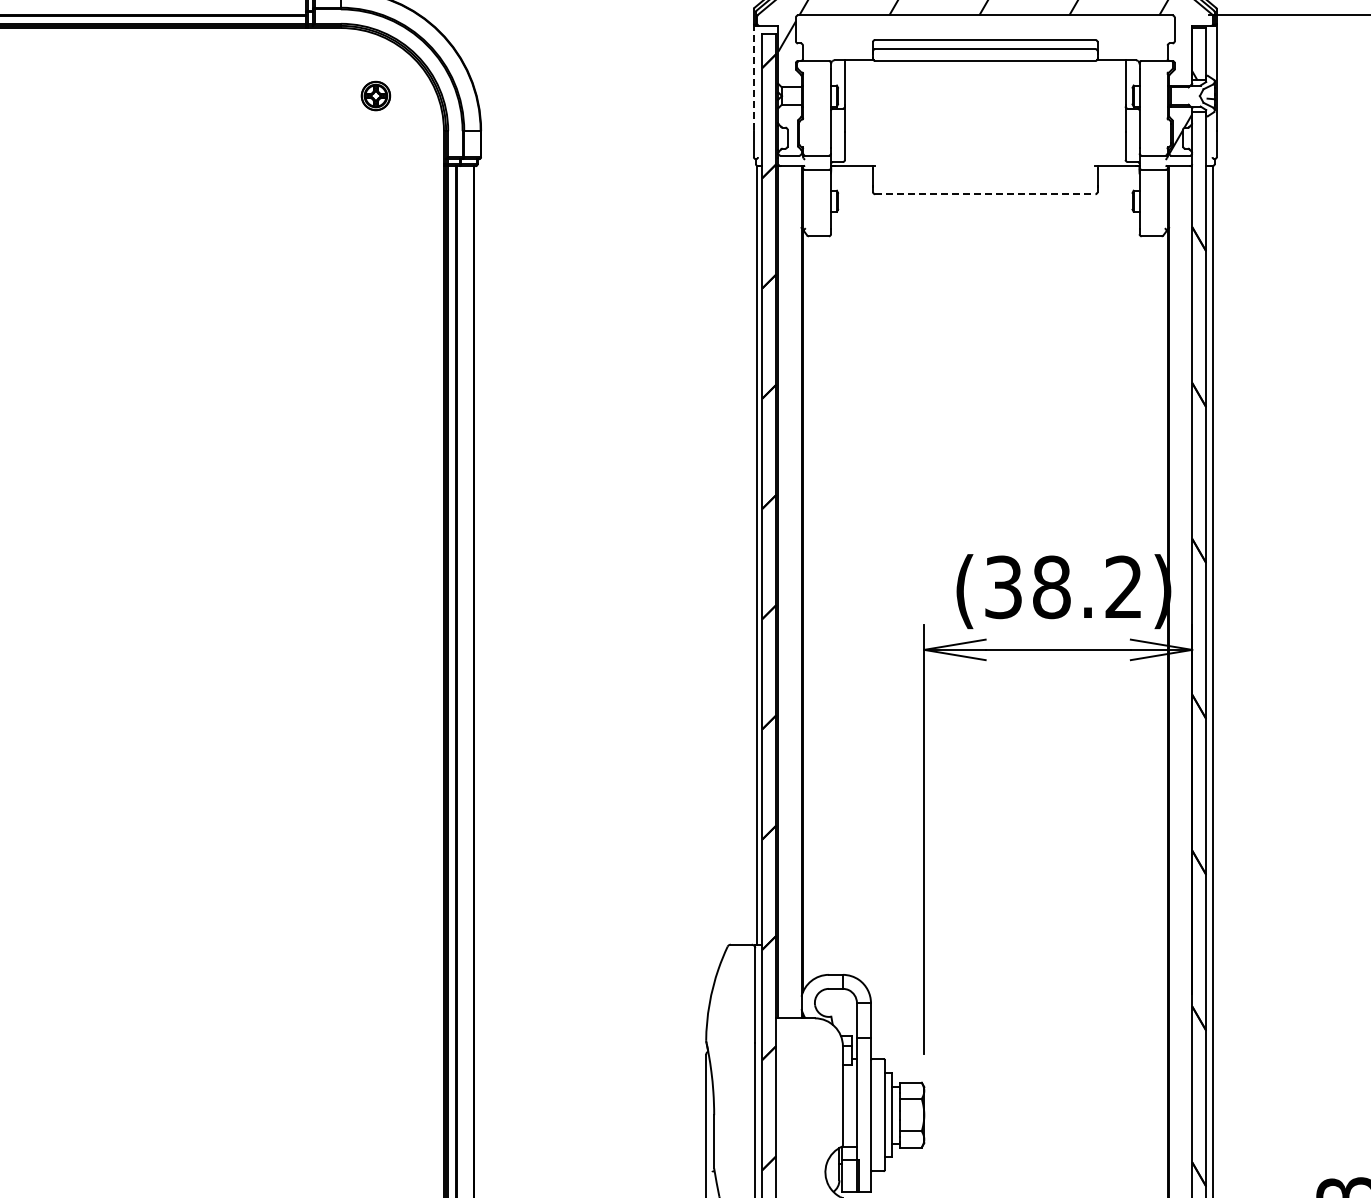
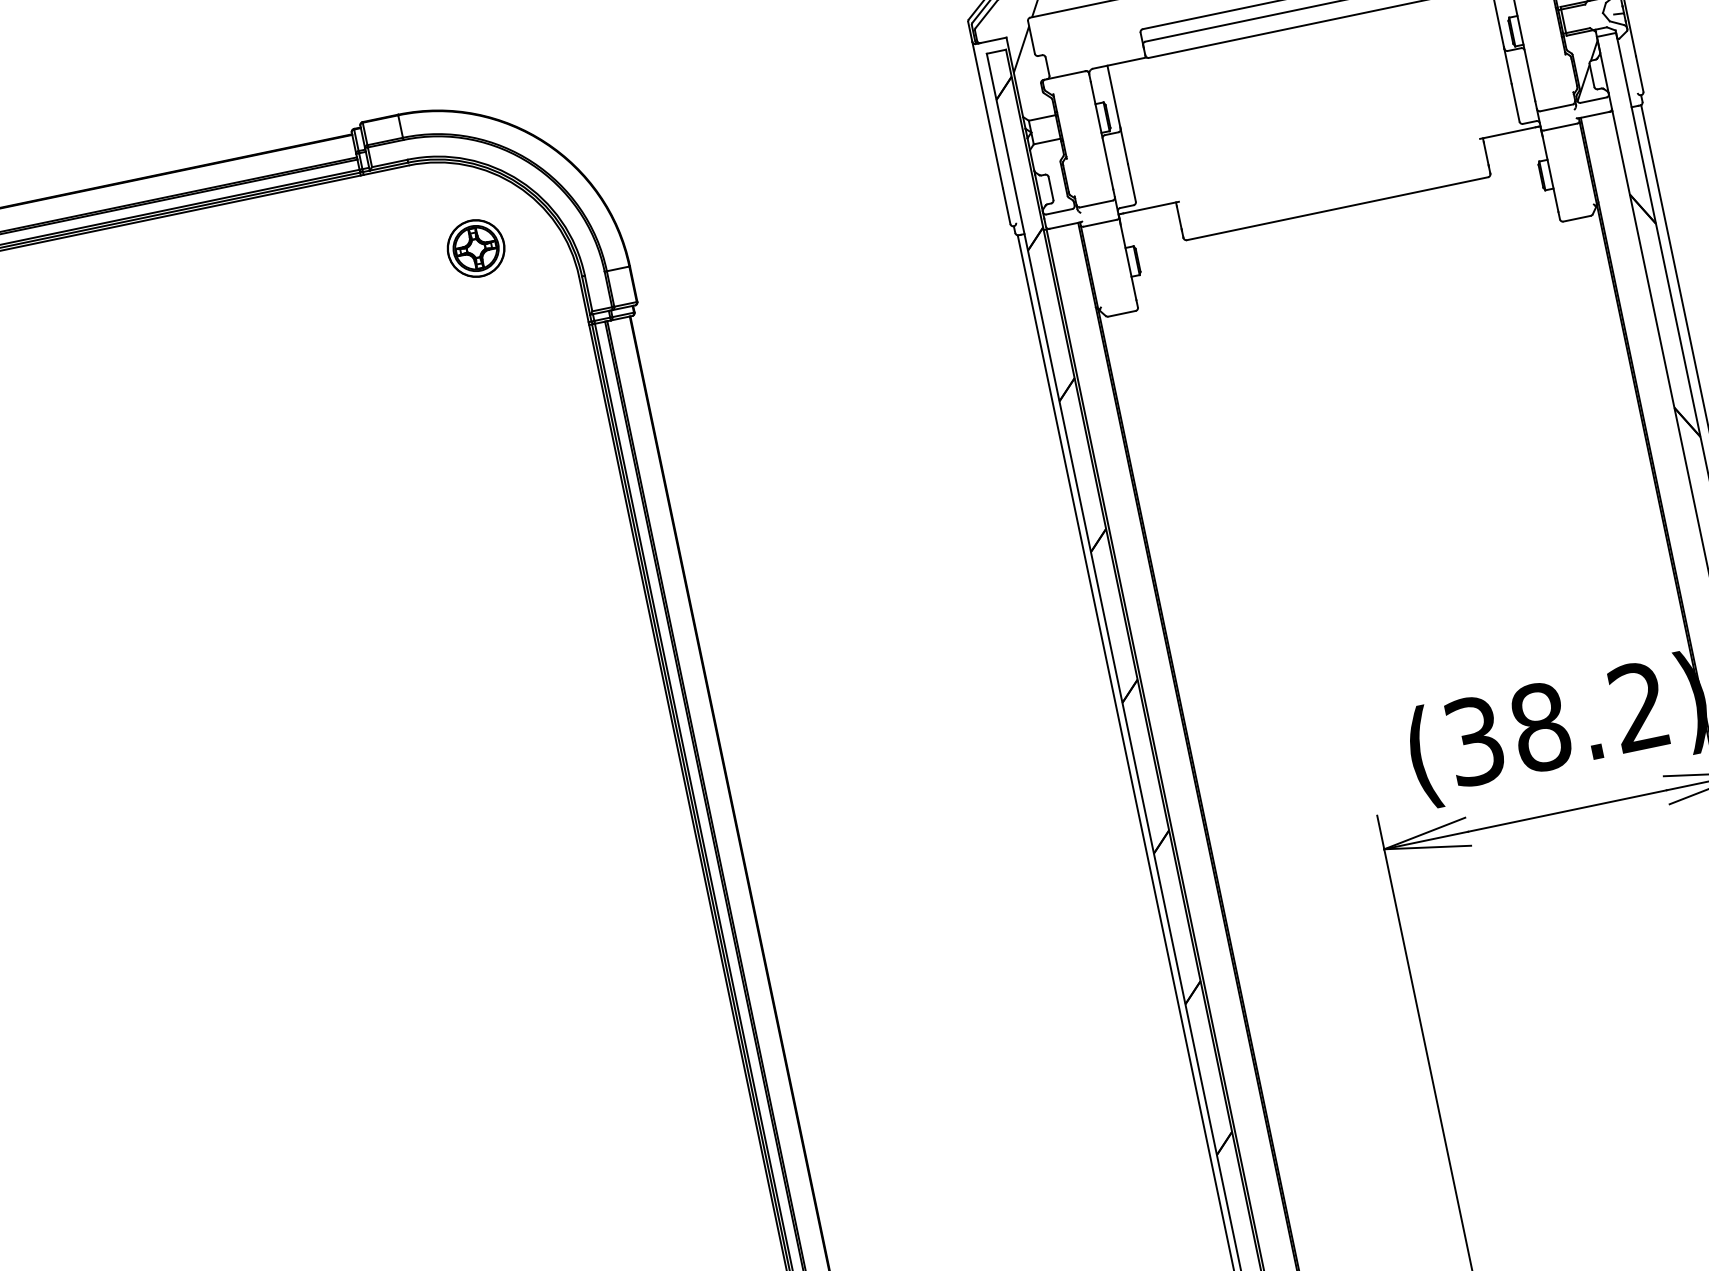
line: (753, 77) -> (987, 115), dashed -> solid
part: (375, 95) -> (475, 247), size x1.43
line: (985, 194) -> (1337, 209), dashed -> solid

